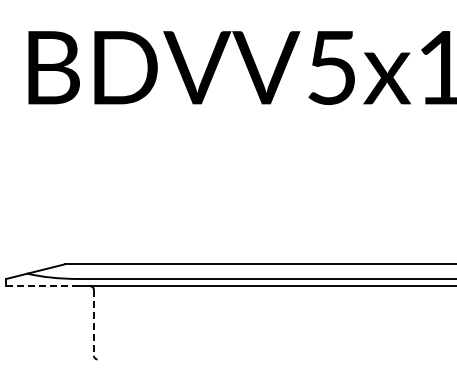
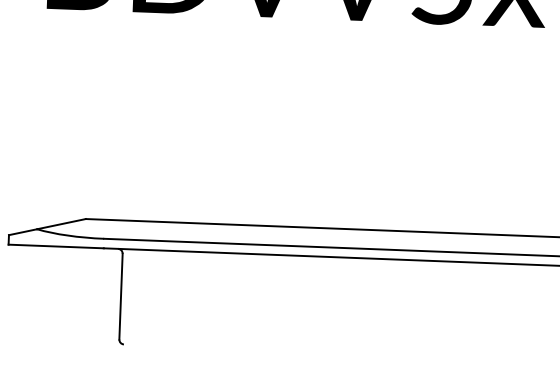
line: (42, 286) -> (55, 246), dashed -> solid
line: (93, 322) -> (120, 296), dashed -> solid

